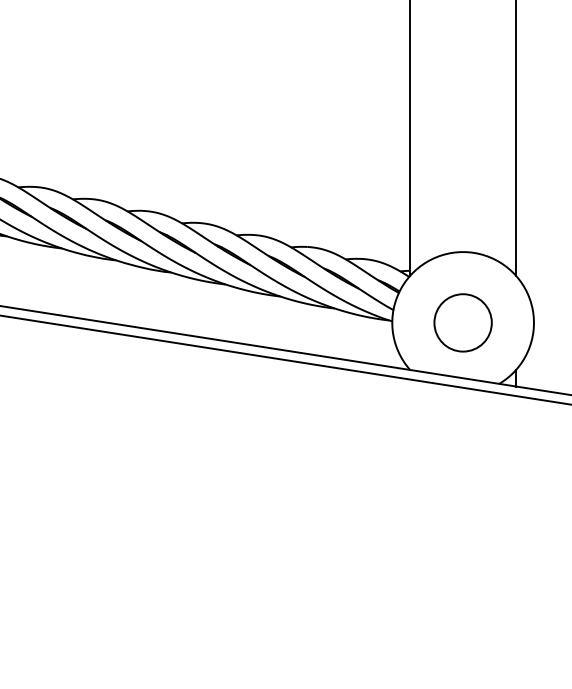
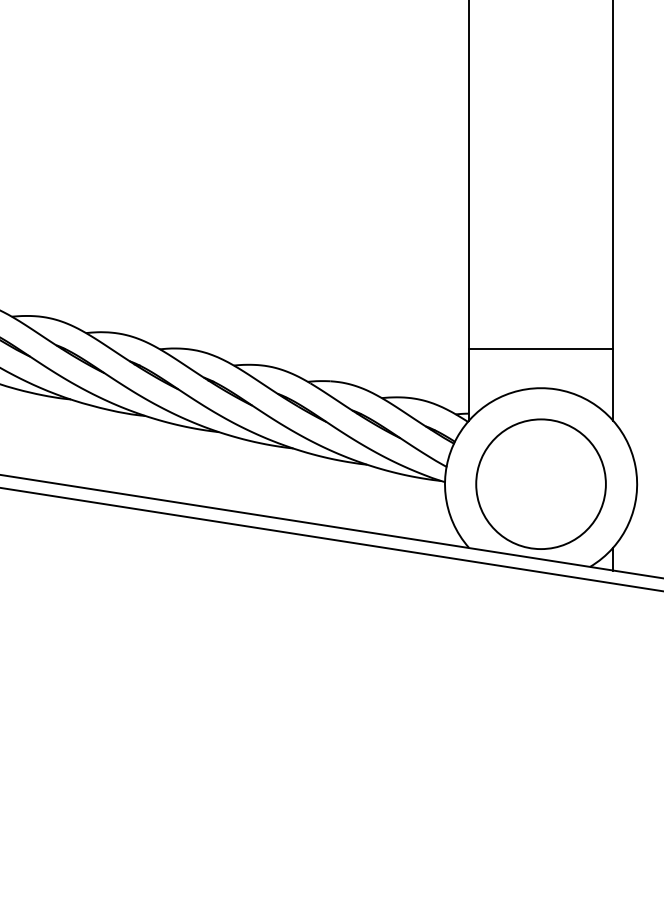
line: (462, 223) -> (540, 349), added
circle: (462, 322) -> (540, 483), size x1.67

